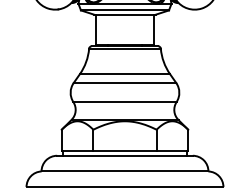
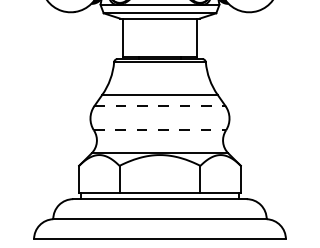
line: (125, 83) -> (160, 106), solid -> dashed
line: (125, 102) -> (160, 131), solid -> dashed

